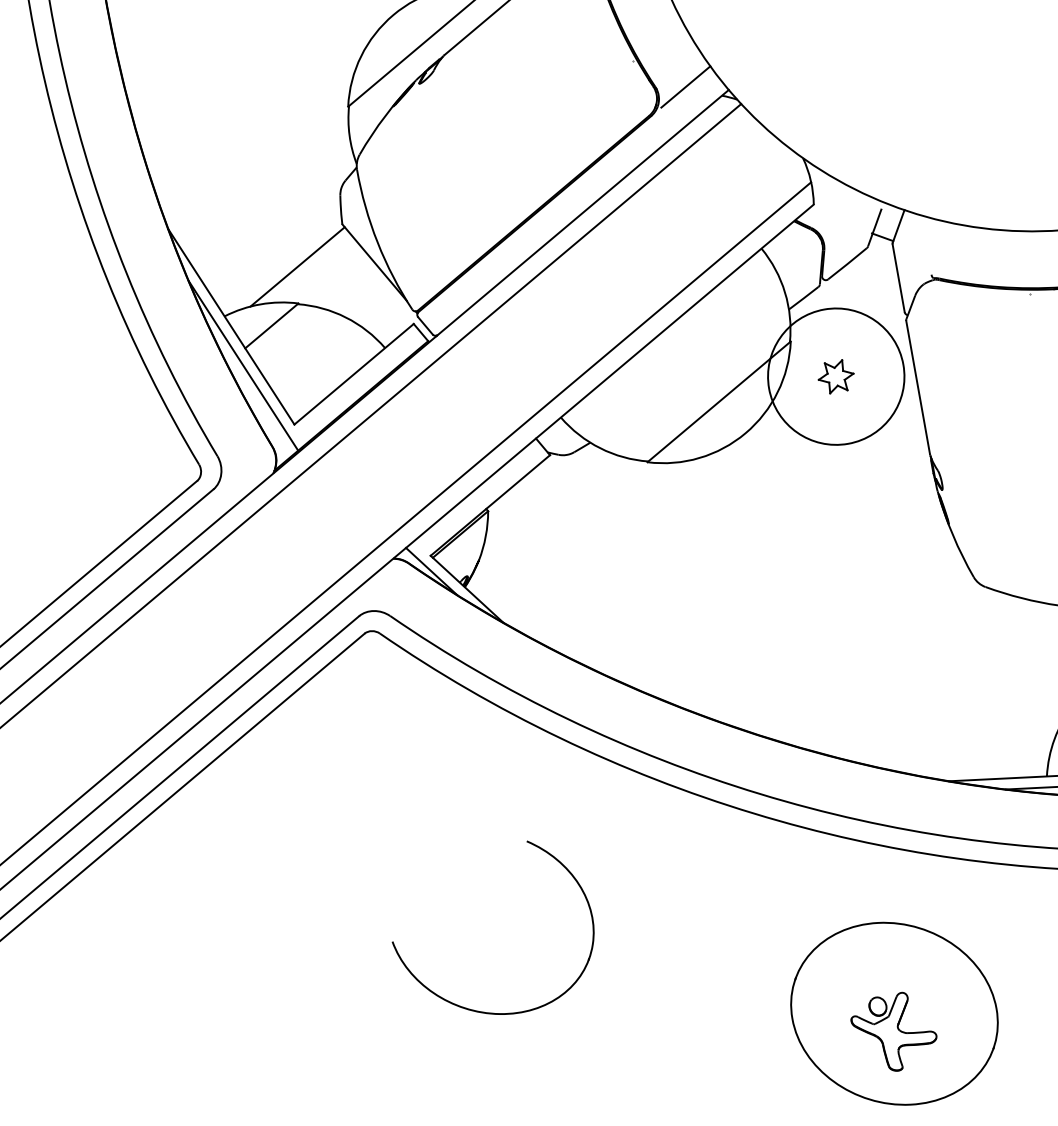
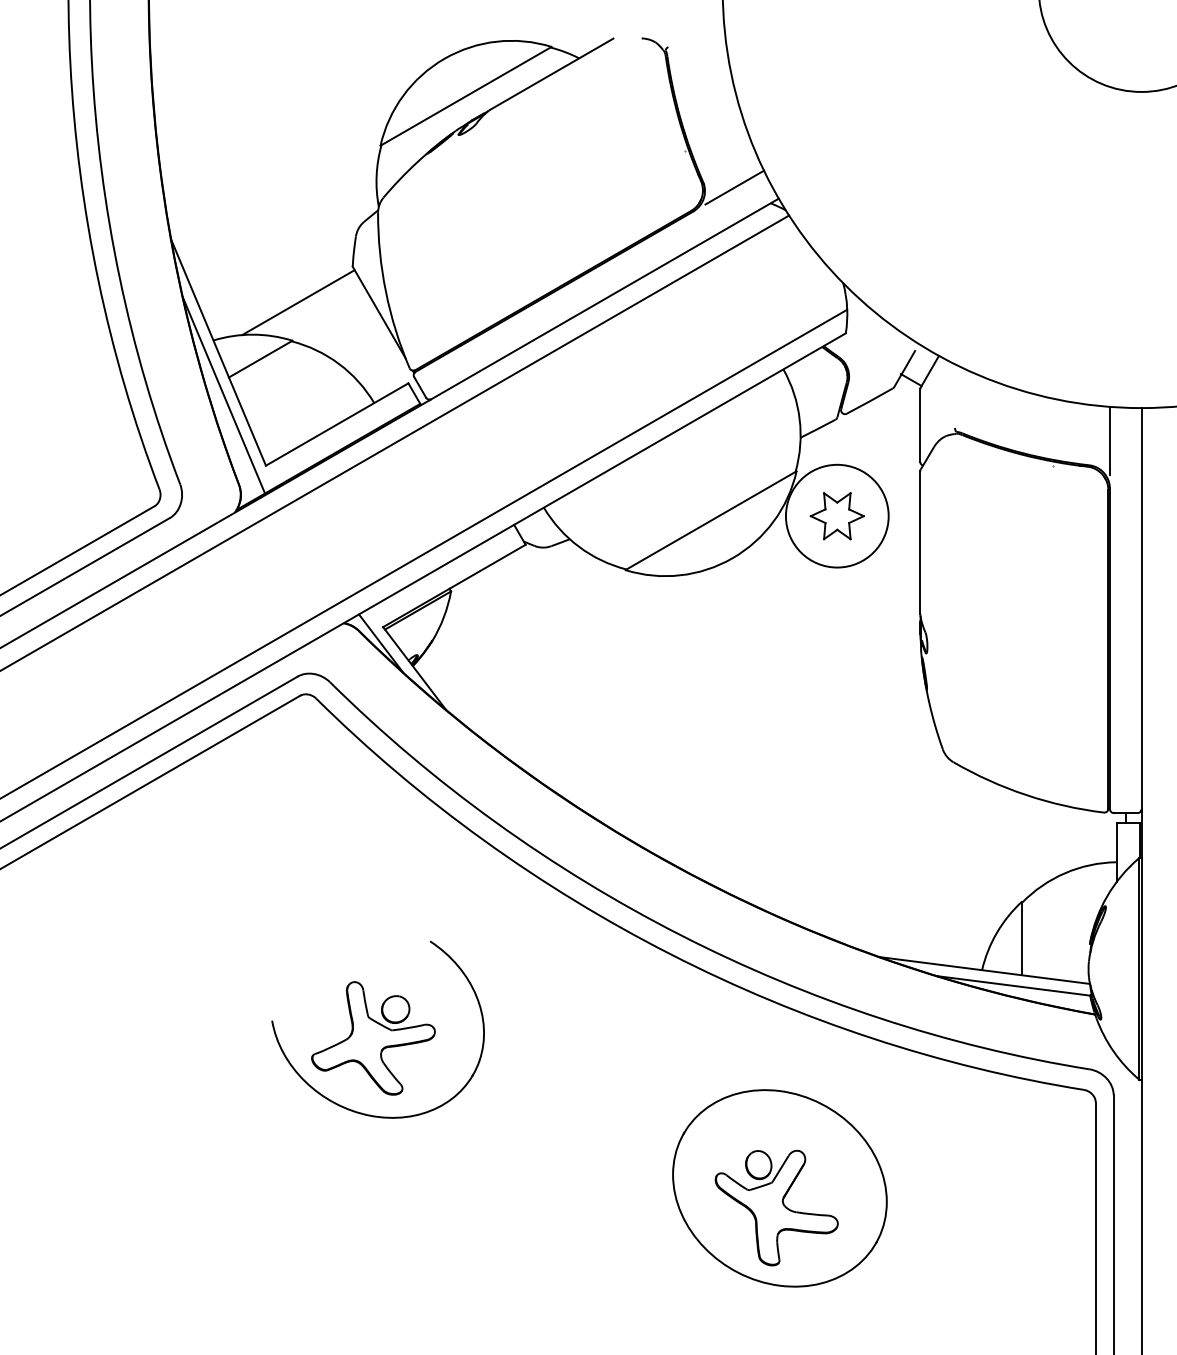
circle: (835, 376) -> (836, 515), size x0.71
part: (835, 377) -> (836, 516), size x1.43
part: (490, 941) -> (373, 1038), added
part: (894, 1032) -> (776, 1207), size x1.43

